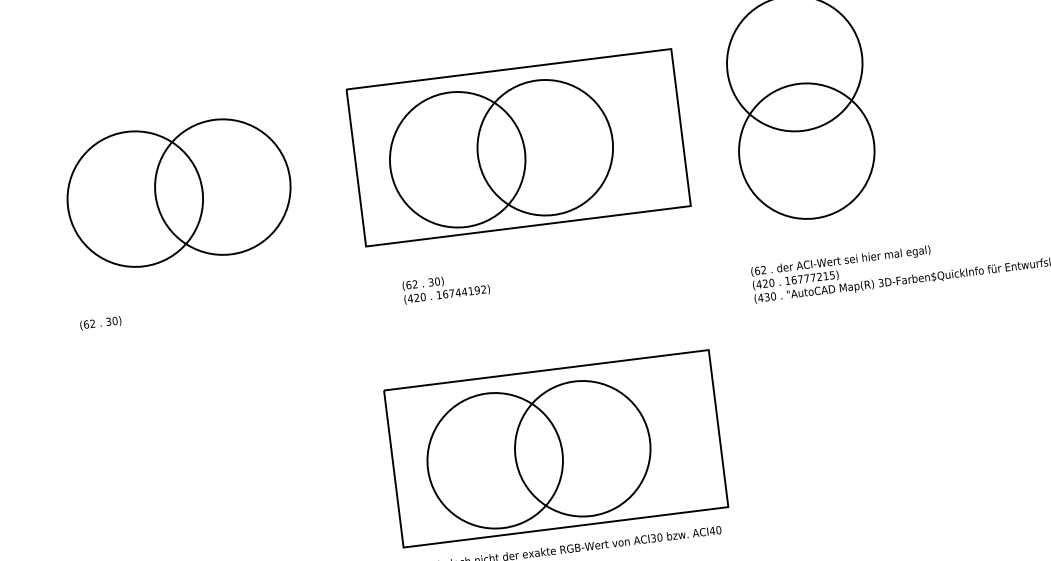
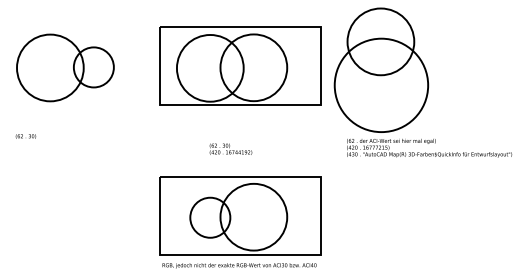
circle: (806, 151) -> (381, 85), size x1.4
circle: (222, 187) -> (93, 67), size x0.6
text: (445, 286) -> (230, 148), moved
text: (99, 323) -> (25, 136), moved
circle: (493, 460) -> (209, 217), size x0.6

